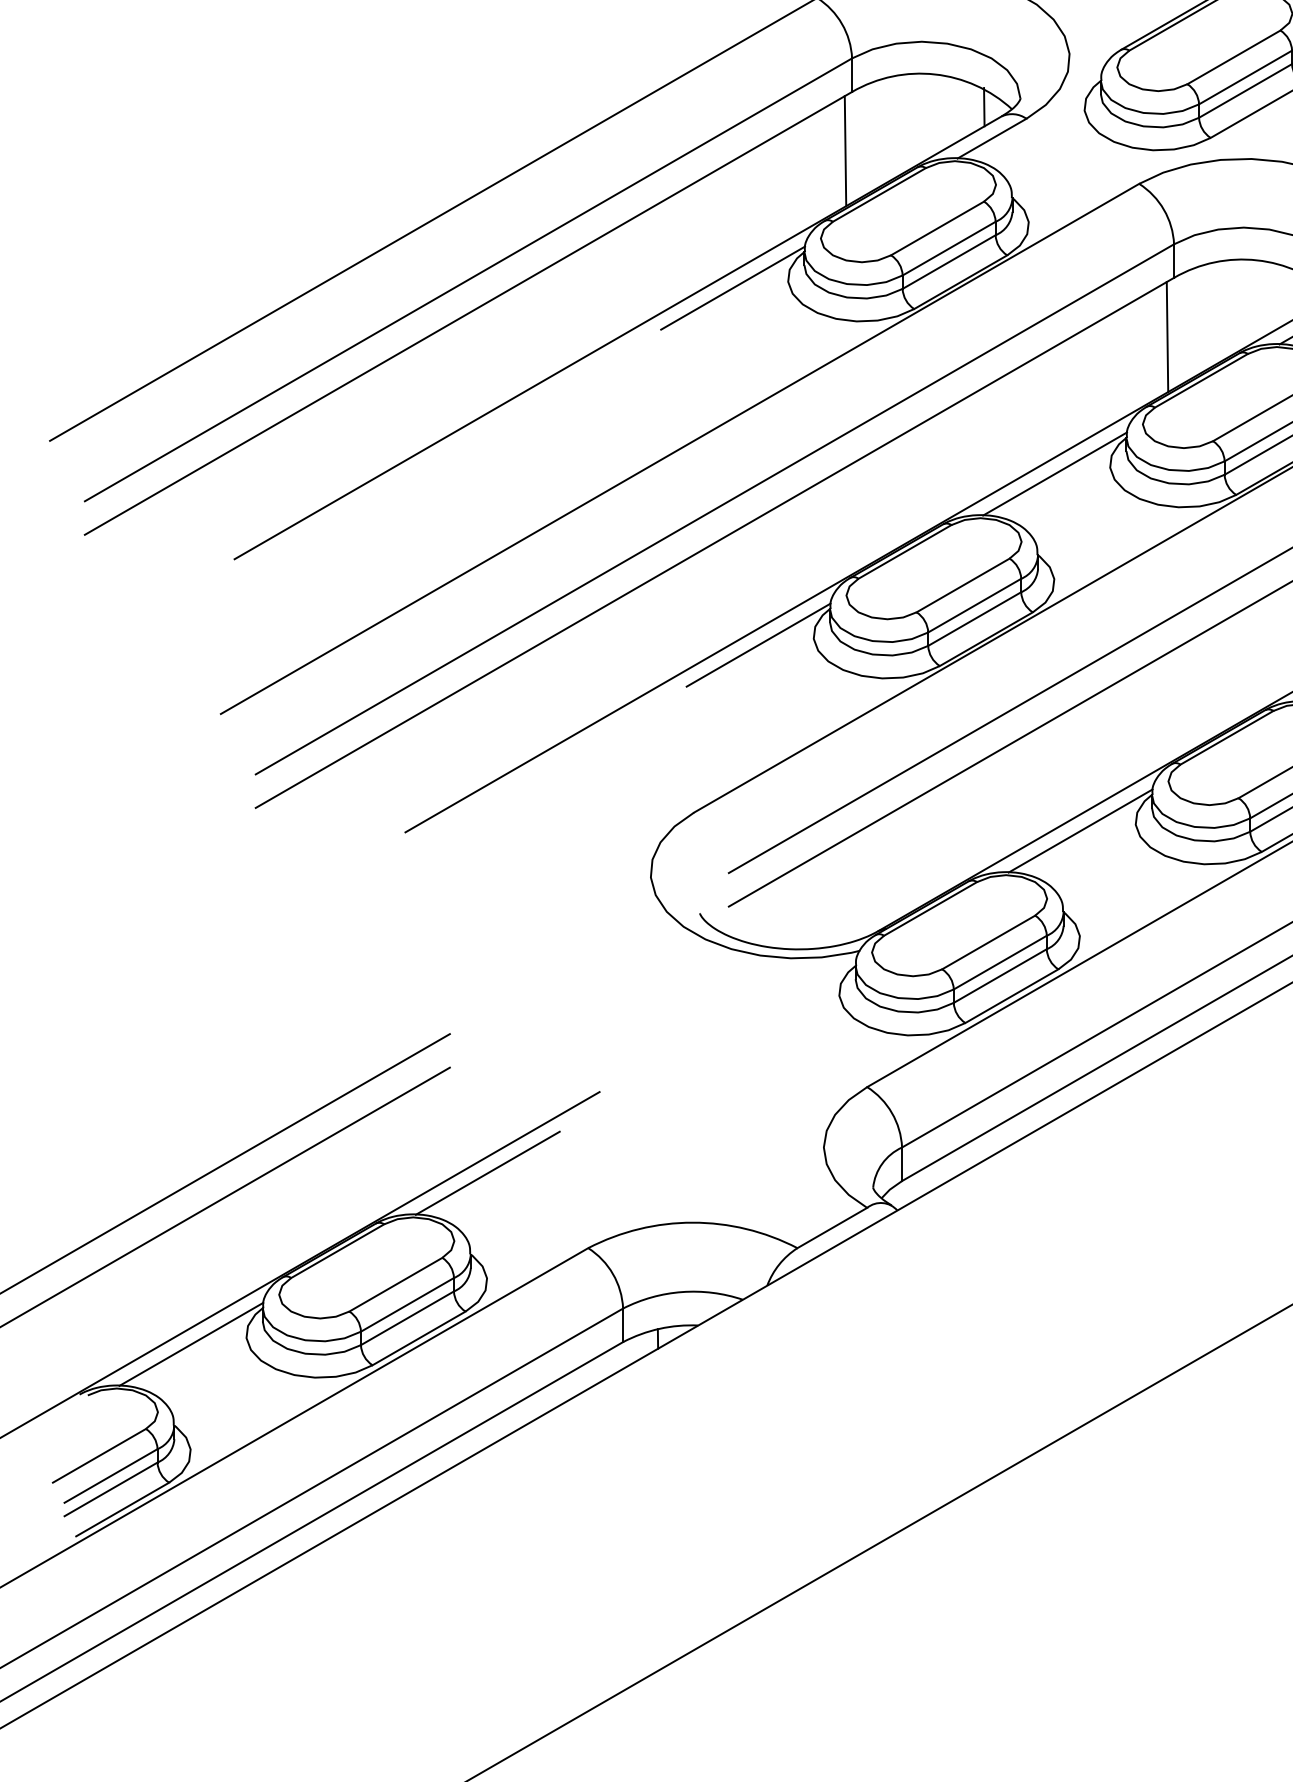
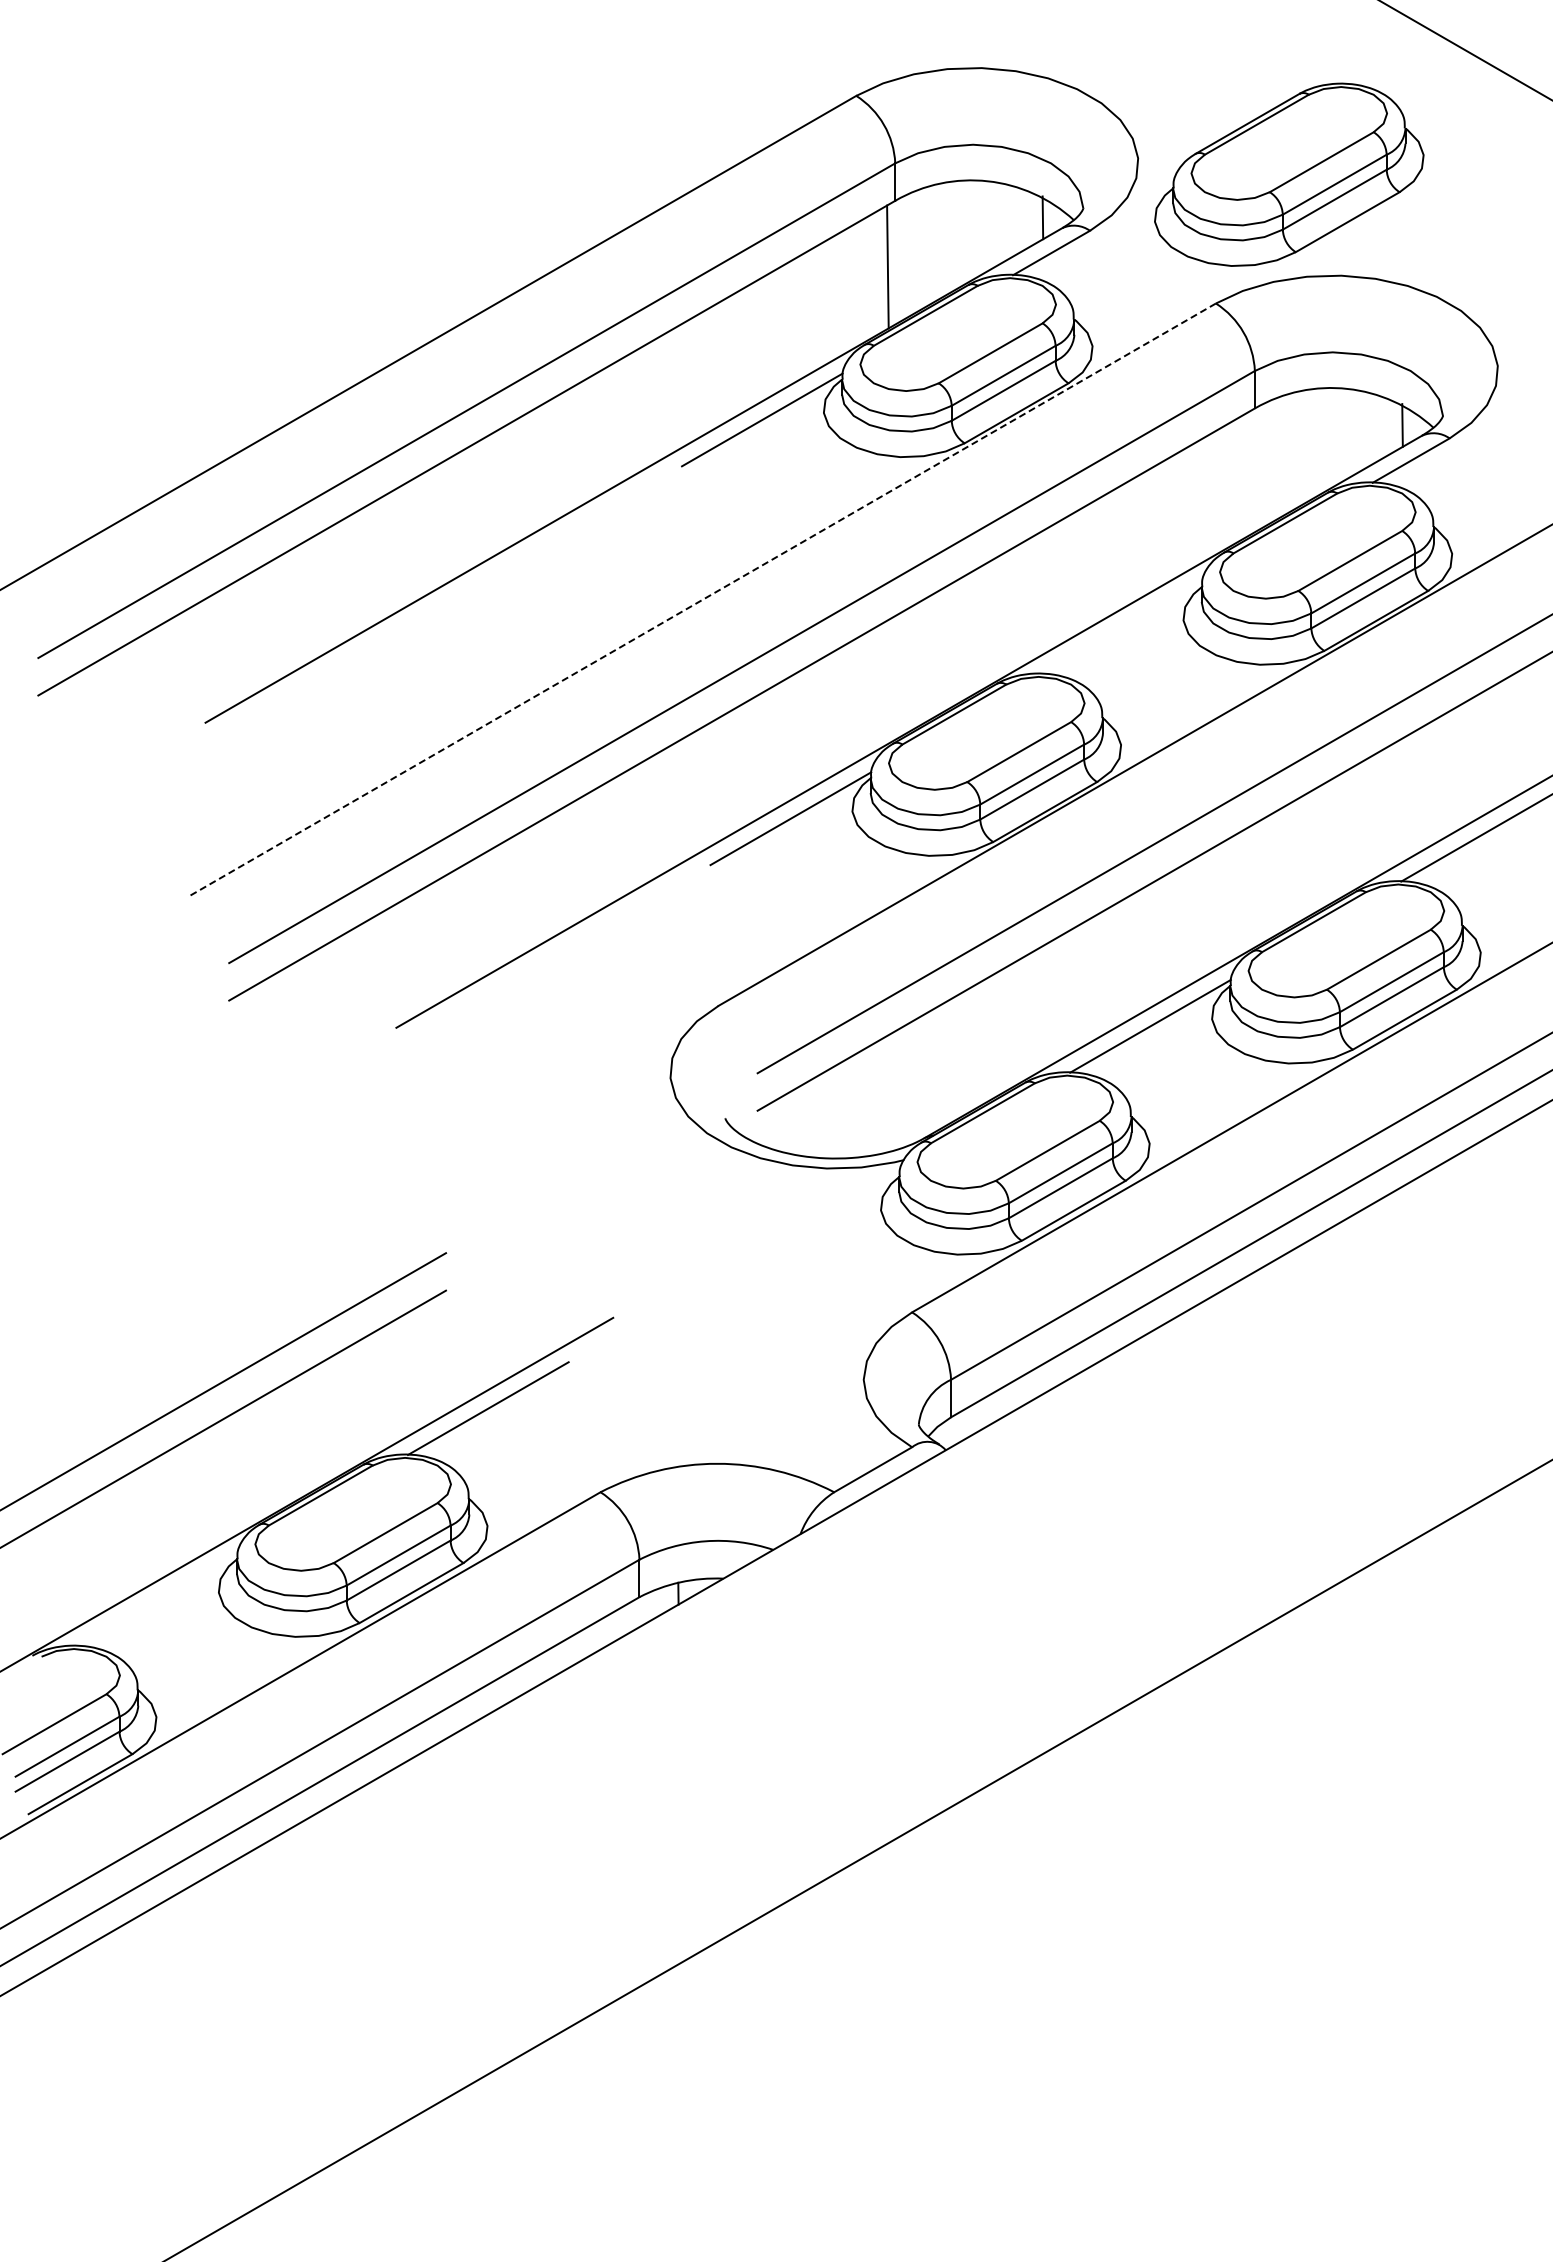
line: (1167, 336) -> (1247, 474), removed
line: (679, 448) -> (702, 599), solid -> dashed
line: (1054, 473) -> (1121, 627), removed
line: (190, 1344) -> (156, 1599), removed

